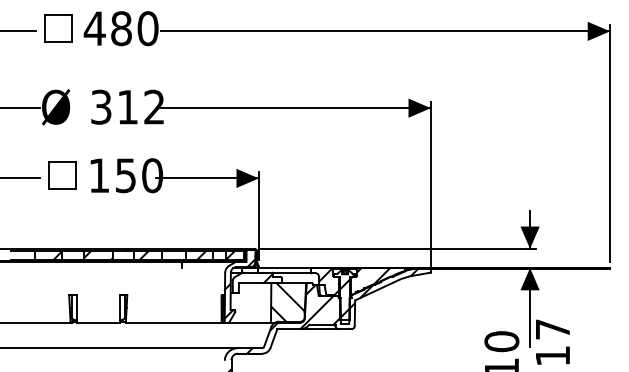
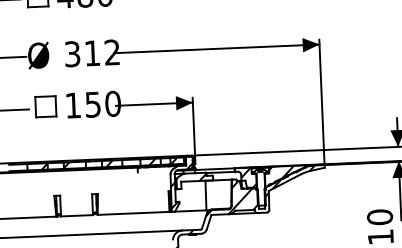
hatch: (347, 296) -> (262, 188), removed
hatch: (288, 302) -> (218, 194), removed

